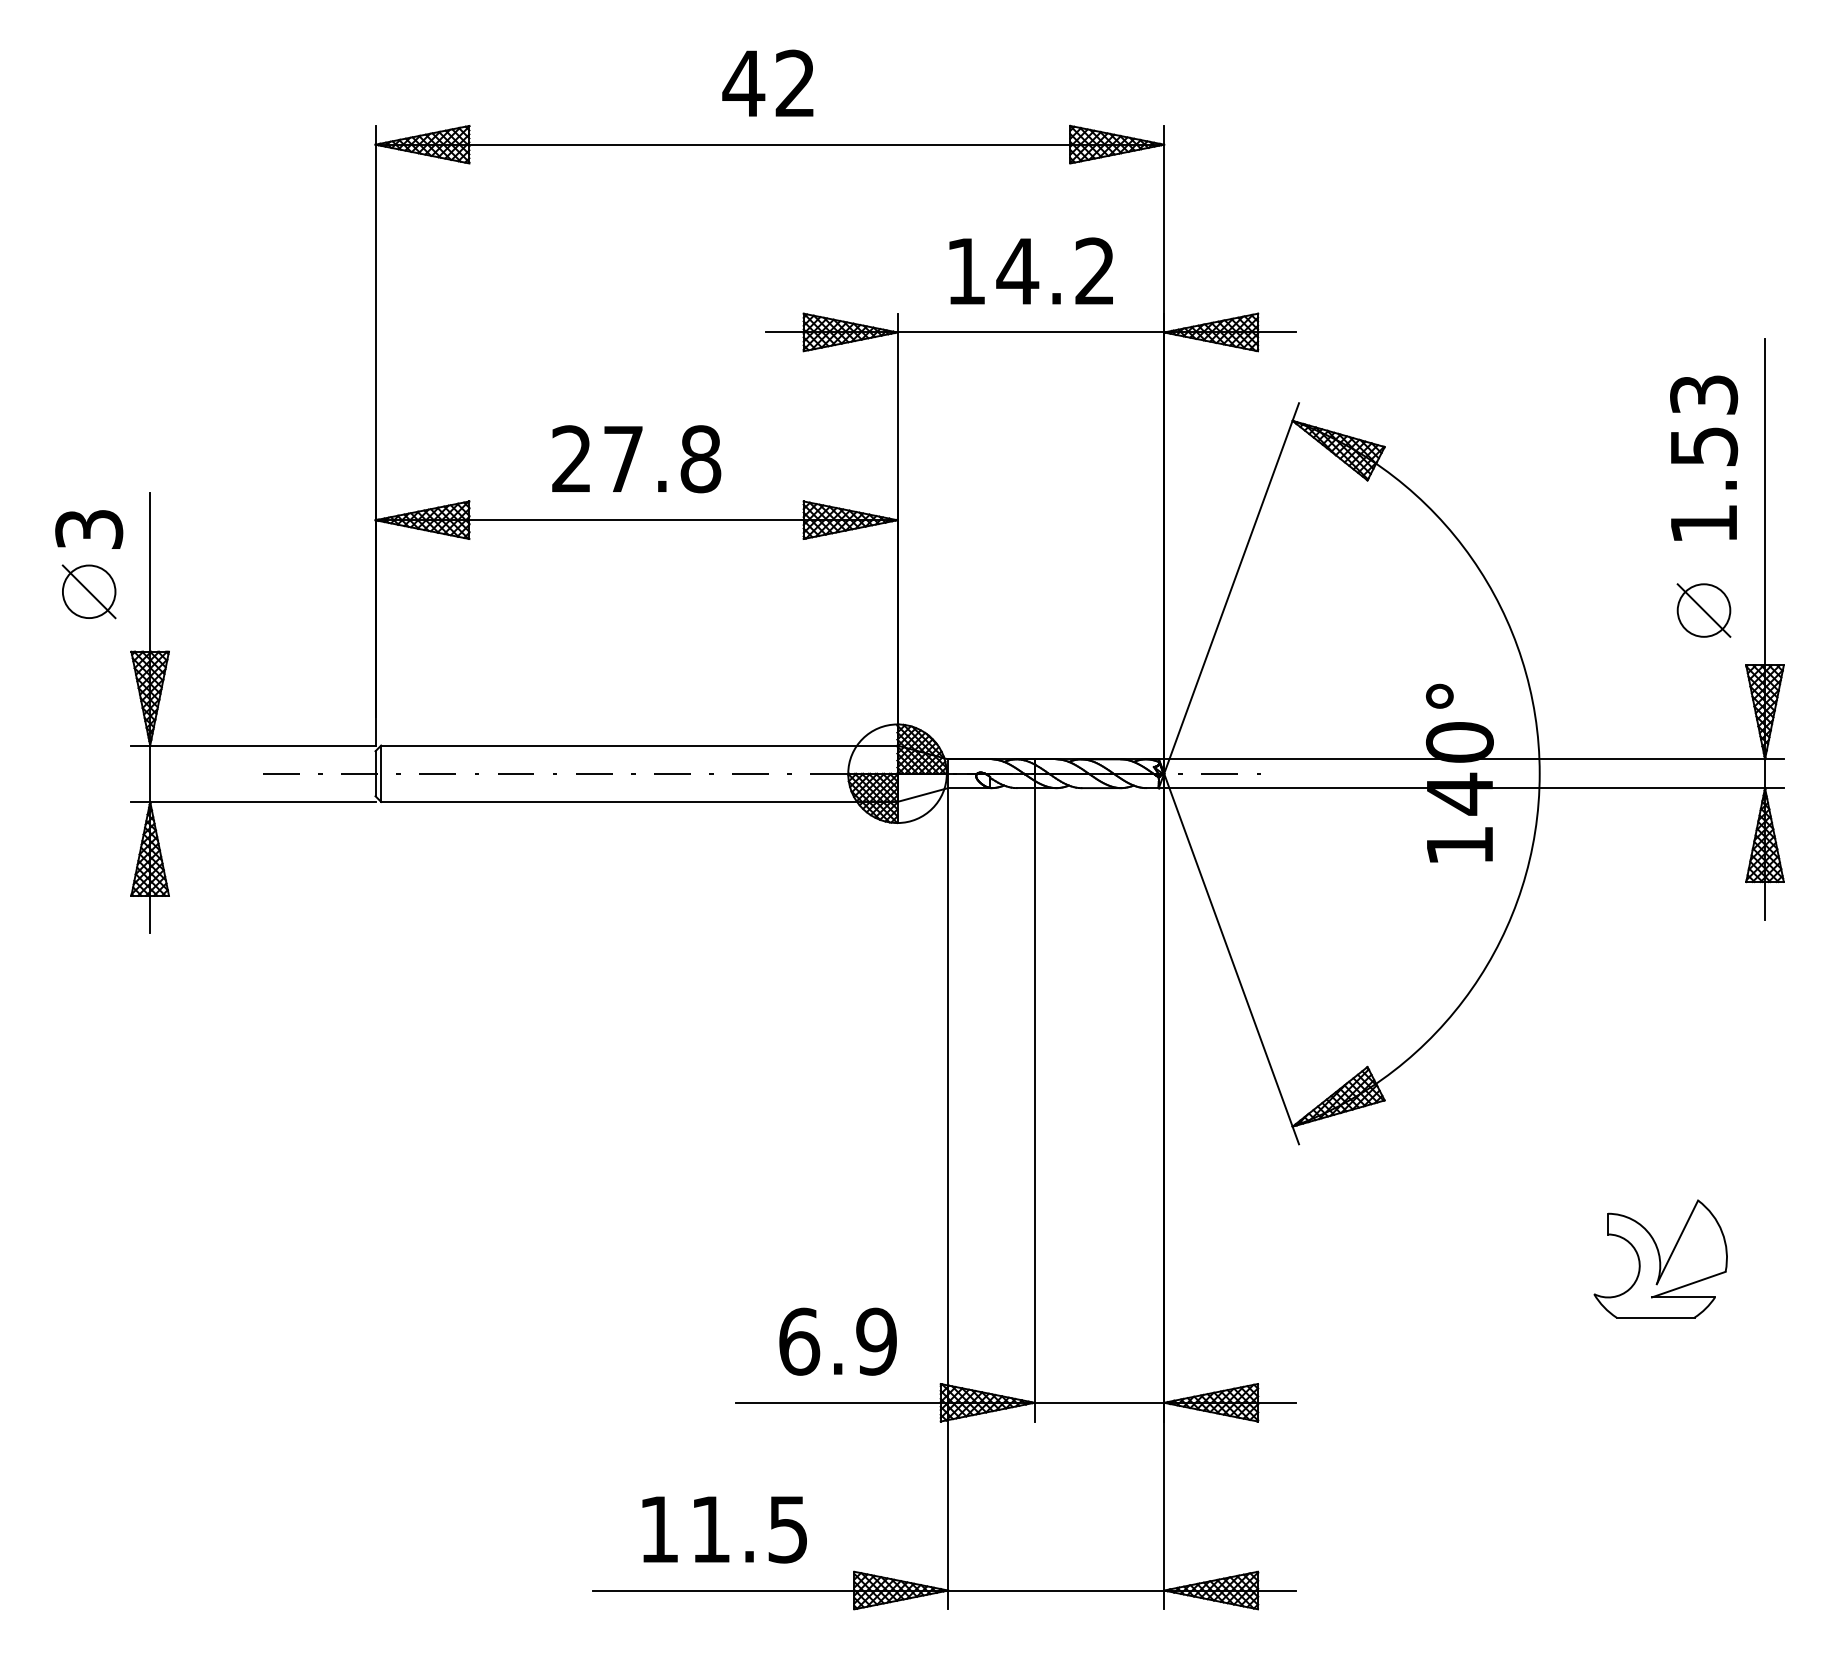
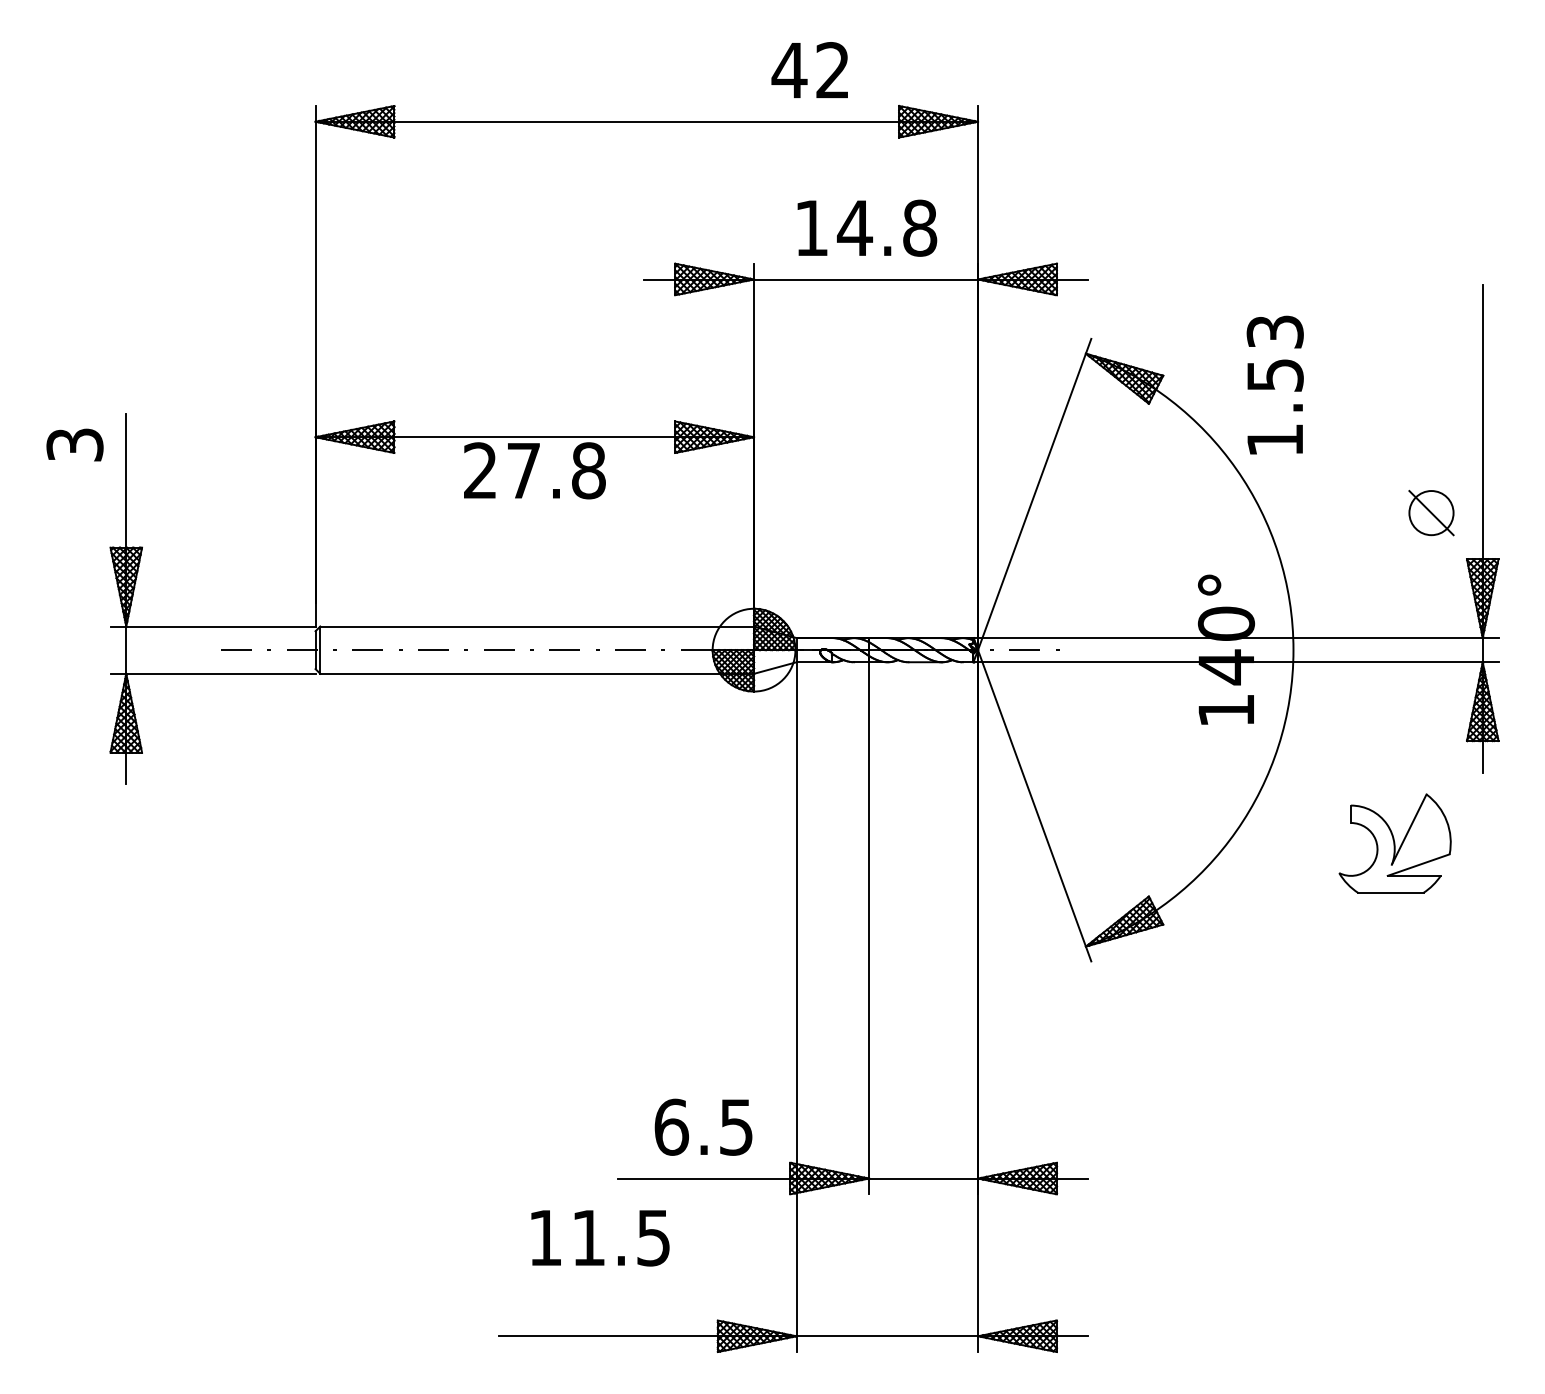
text: (767, 82) -> (809, 69), moved
text: (1095, 271) -> (920, 228), 14.2 -> 14.8
text: (1704, 457) -> (1275, 384), moved
text: (636, 459) -> (534, 471), moved
part: (88, 591) -> (74, 497), removed
part: (1660, 1258) -> (1394, 843), moved
text: (876, 1341) -> (736, 1127), 6.9 -> 6.5
text: (724, 1529) -> (600, 1237), moved

